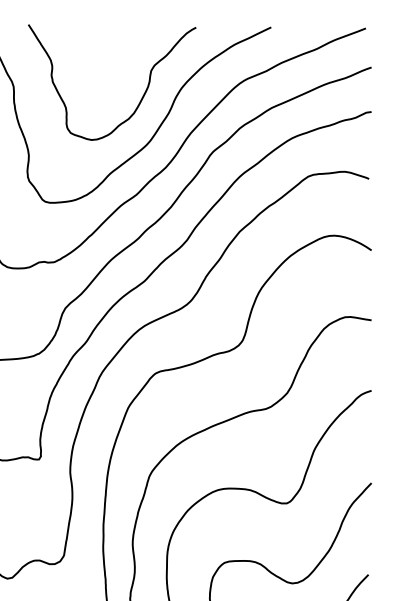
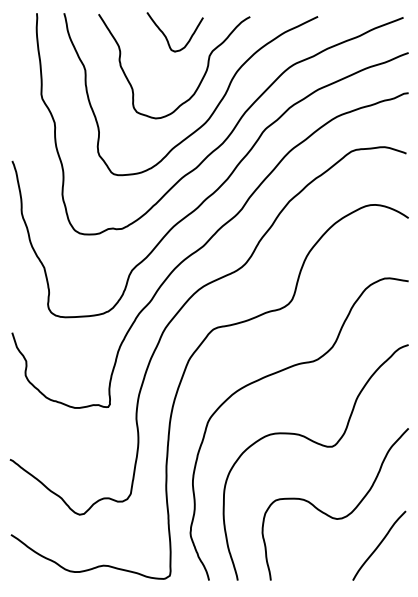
curve: (103, 49) -> (166, 36), added

